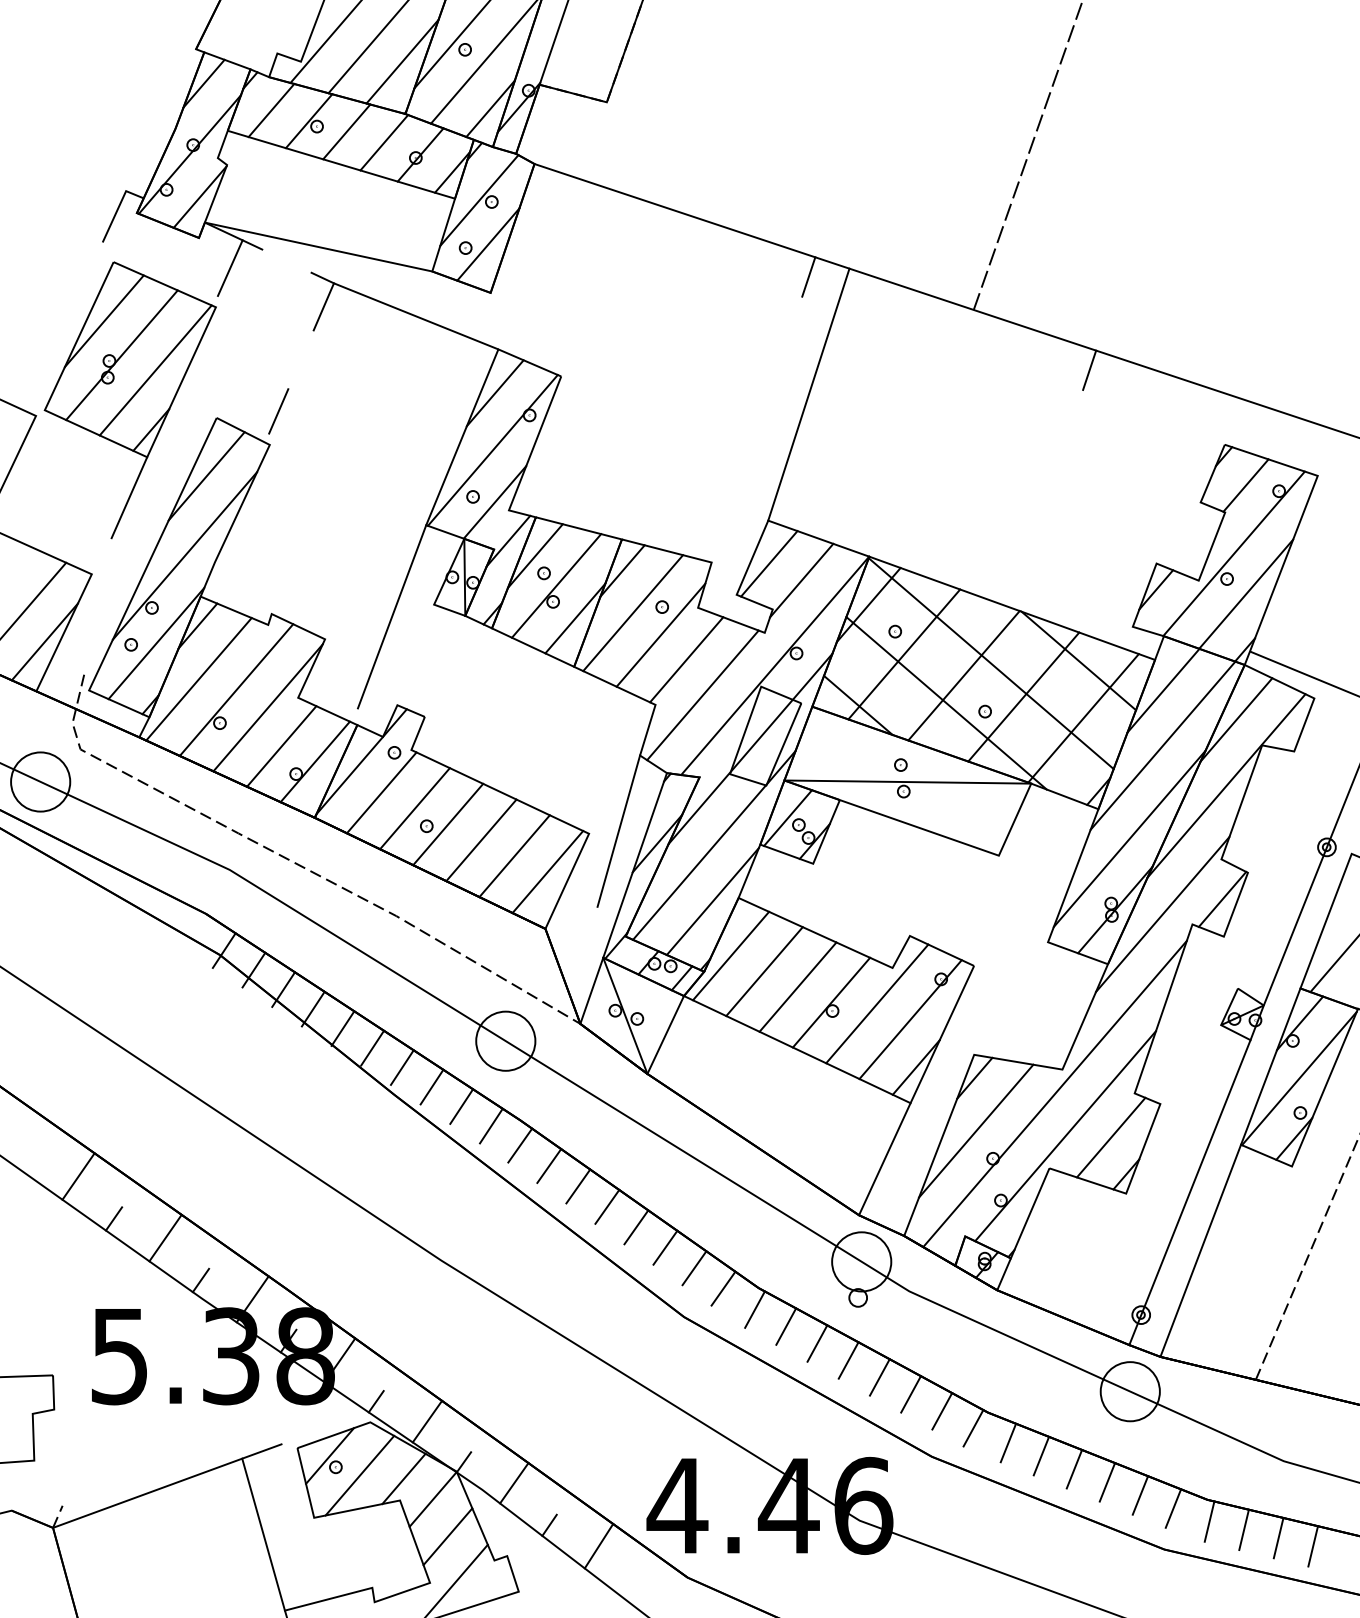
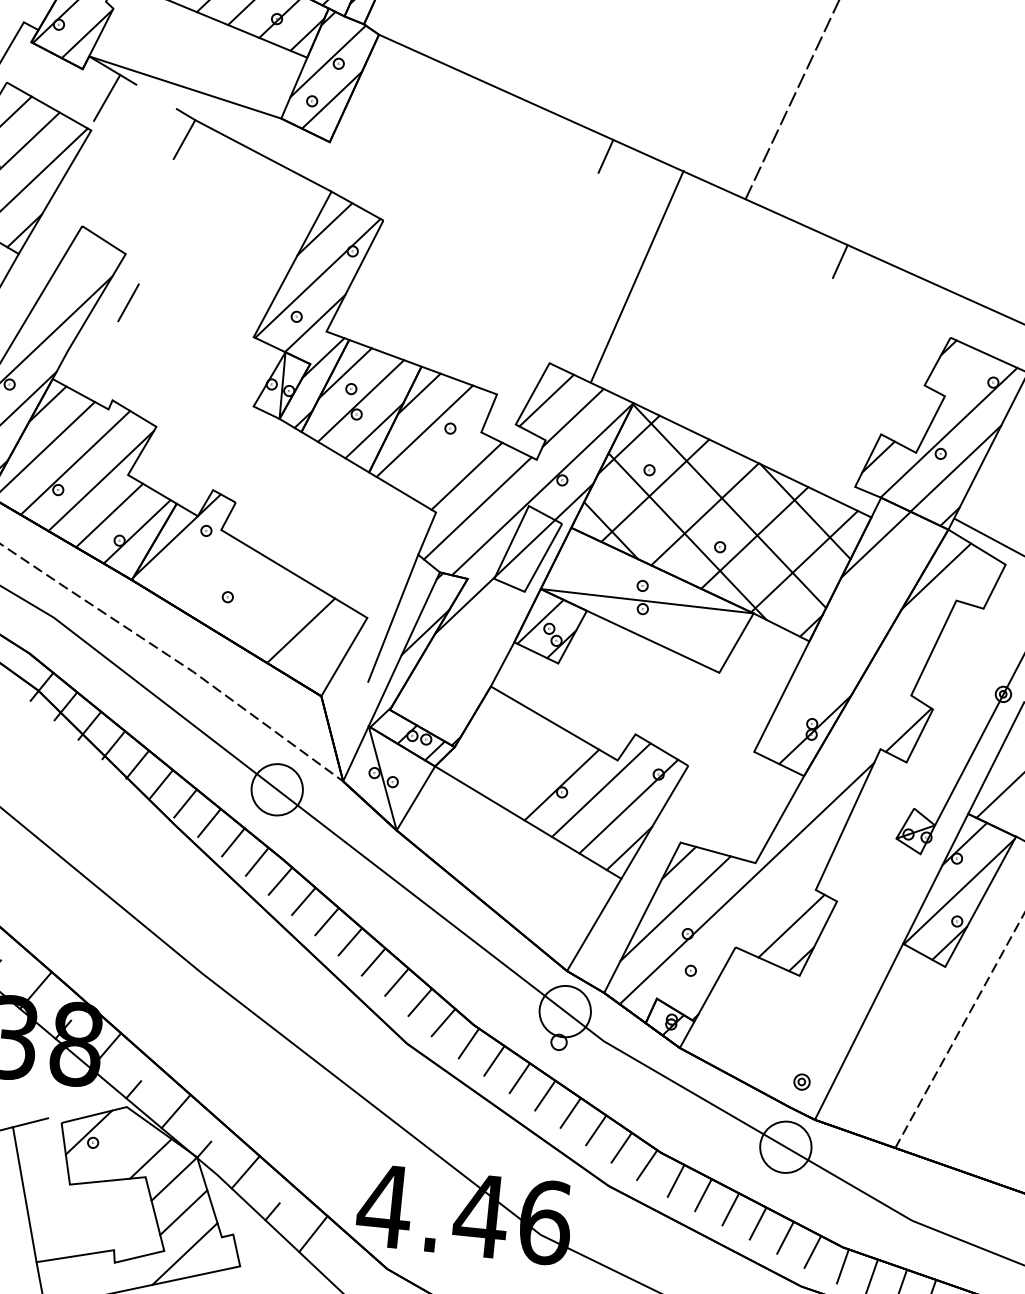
line: (808, 394) -> (637, 276), moved
line: (278, 411) -> (128, 302), moved
line: (206, 476) -> (68, 275), removed
line: (1245, 485) -> (964, 374), removed
line: (391, 616) -> (215, 412), removed
line: (660, 634) -> (446, 452), removed
line: (1162, 745) -> (870, 592), removed
line: (1226, 785) -> (922, 632), removed
line: (381, 792) -> (191, 564), removed
line: (414, 808) -> (218, 580), removed
line: (448, 824) -> (246, 597), removed
line: (1129, 838) -> (833, 669), removed
line: (481, 840) -> (273, 614), removed
line: (714, 845) -> (474, 639), removed
line: (547, 872) -> (328, 647), removed
line: (712, 901) -> (468, 687), removed
line: (1162, 914) -> (855, 737), removed
line: (730, 955) -> (478, 735), removed
line: (764, 971) -> (506, 752), removed
line: (797, 986) -> (533, 768), removed
line: (1065, 1136) -> (752, 921), removed
line: (1189, 1192) -> (854, 980), removed
line: (359, 1475) -> (112, 1152), removed

